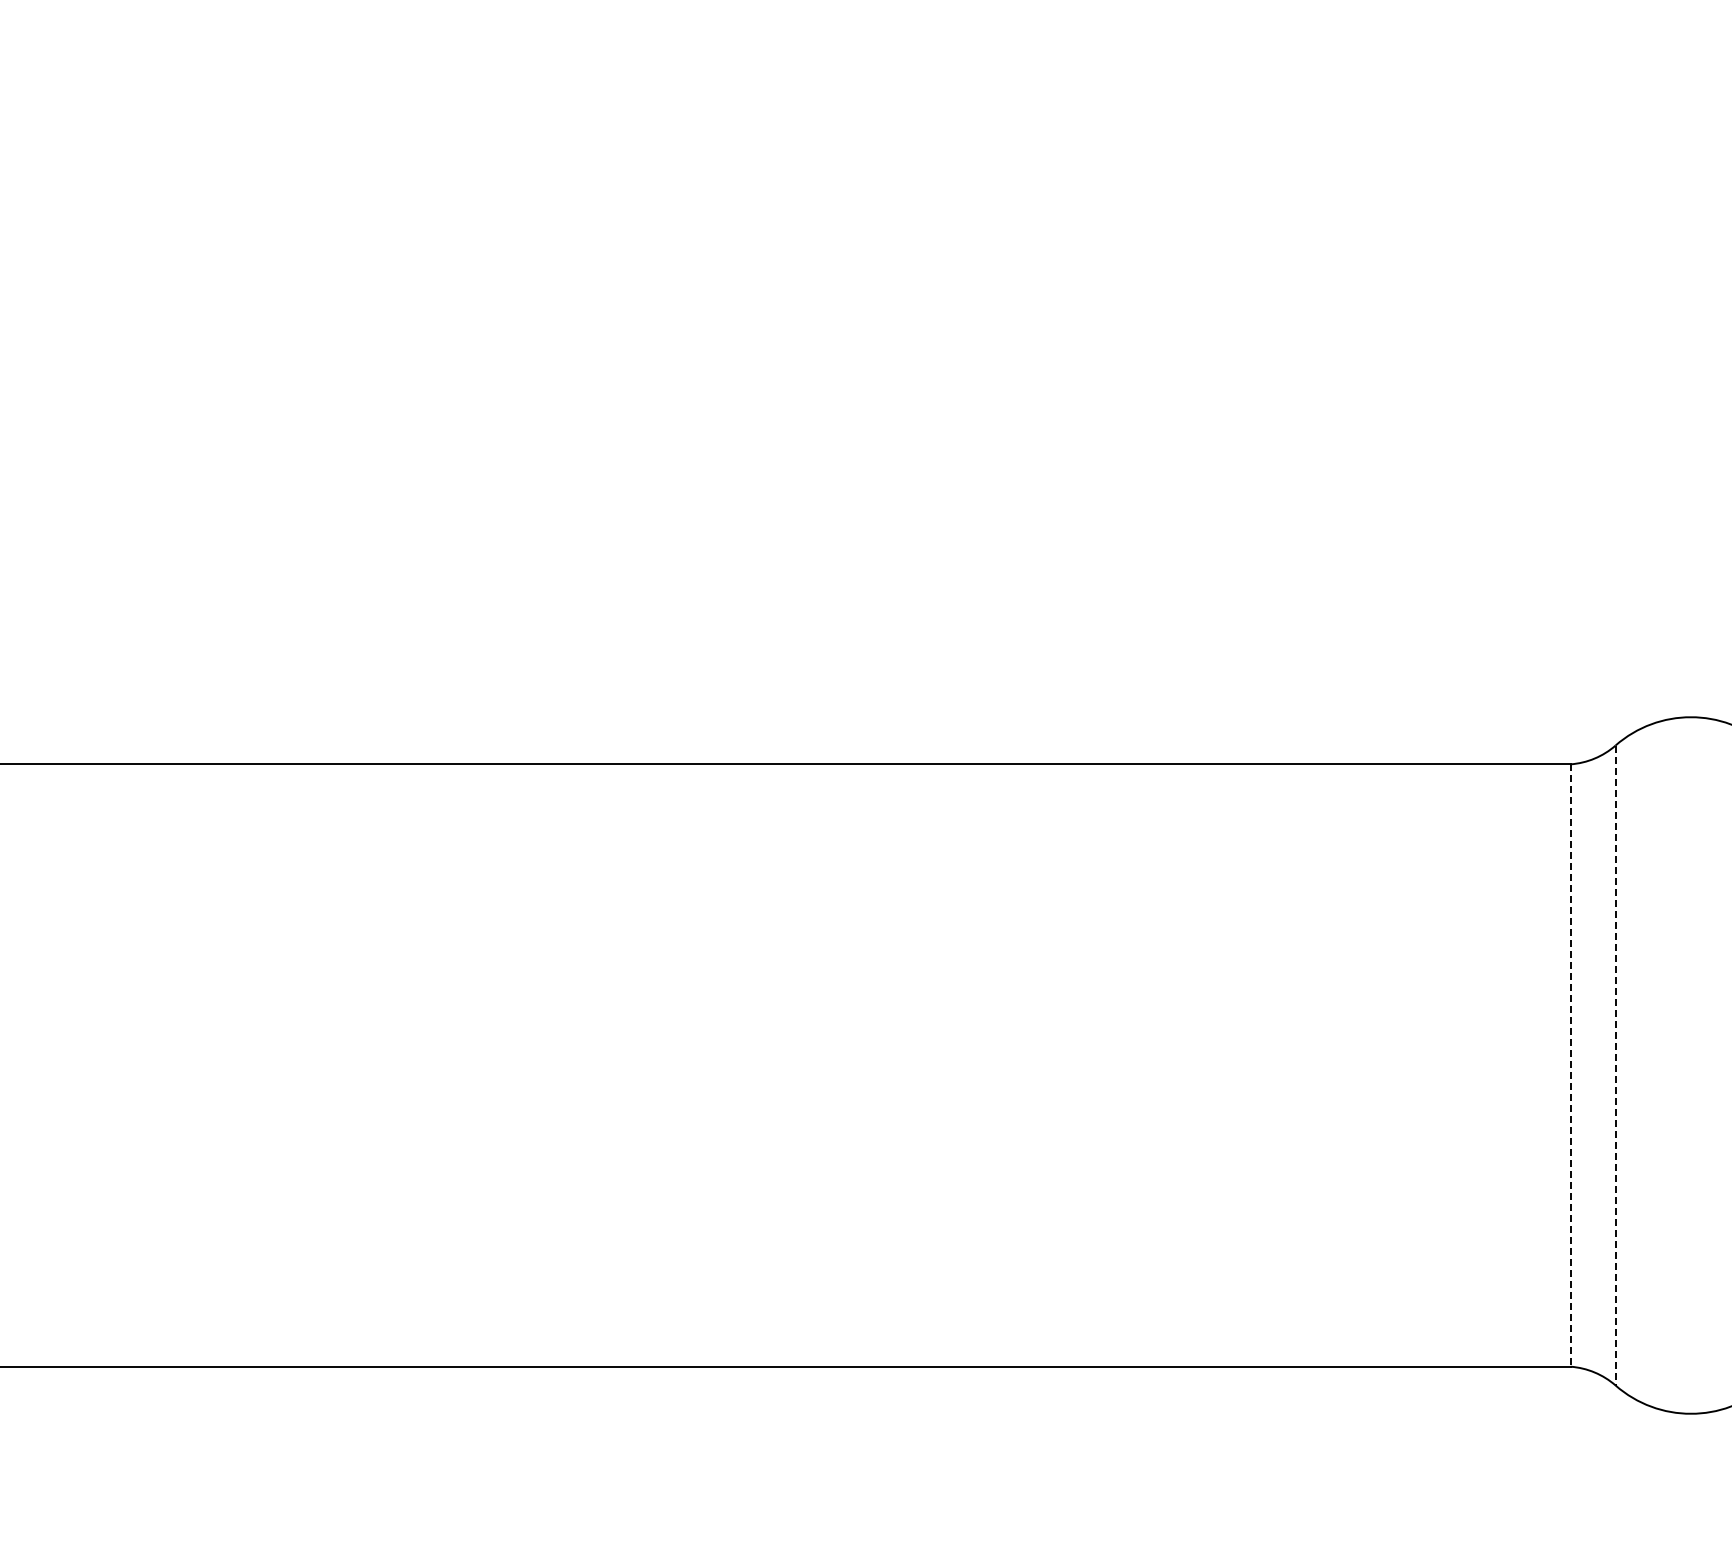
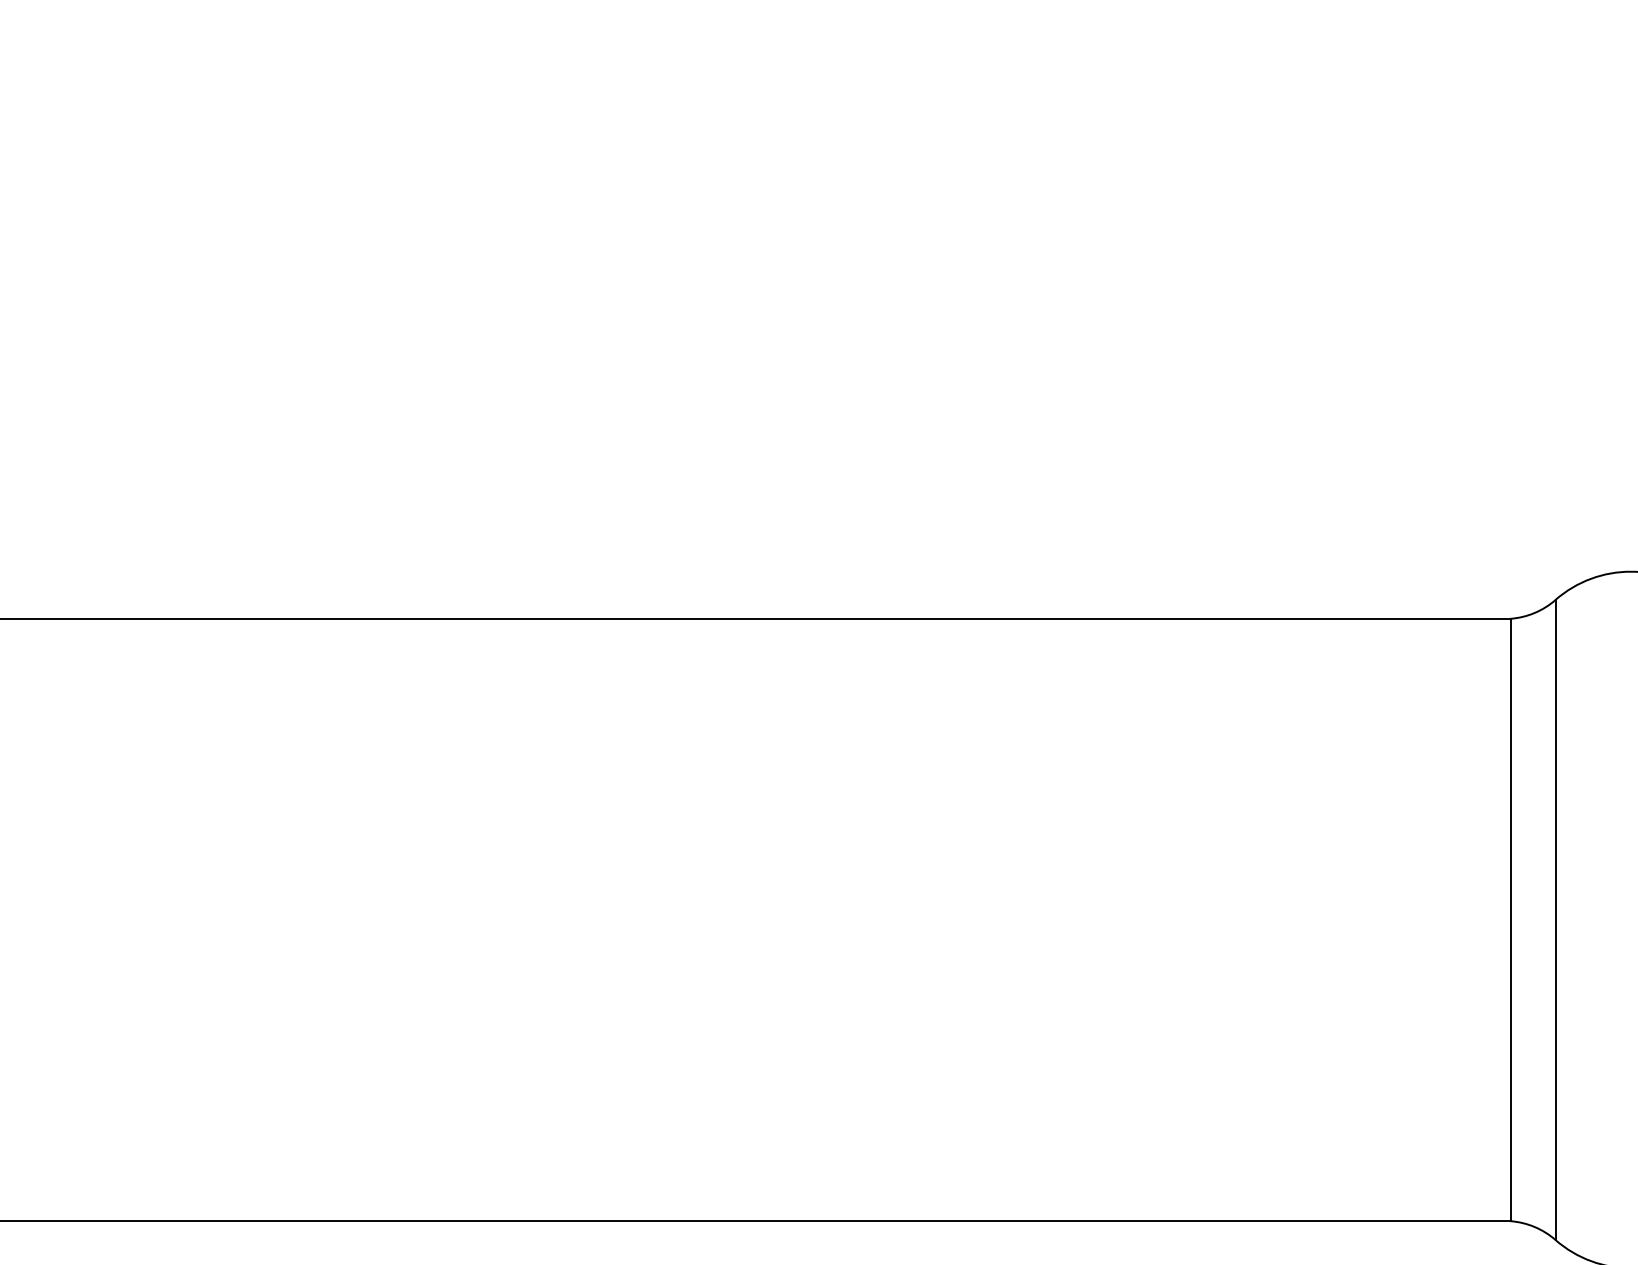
line: (1570, 1066) -> (1510, 920), dashed -> solid
line: (1615, 1066) -> (1555, 920), dashed -> solid

